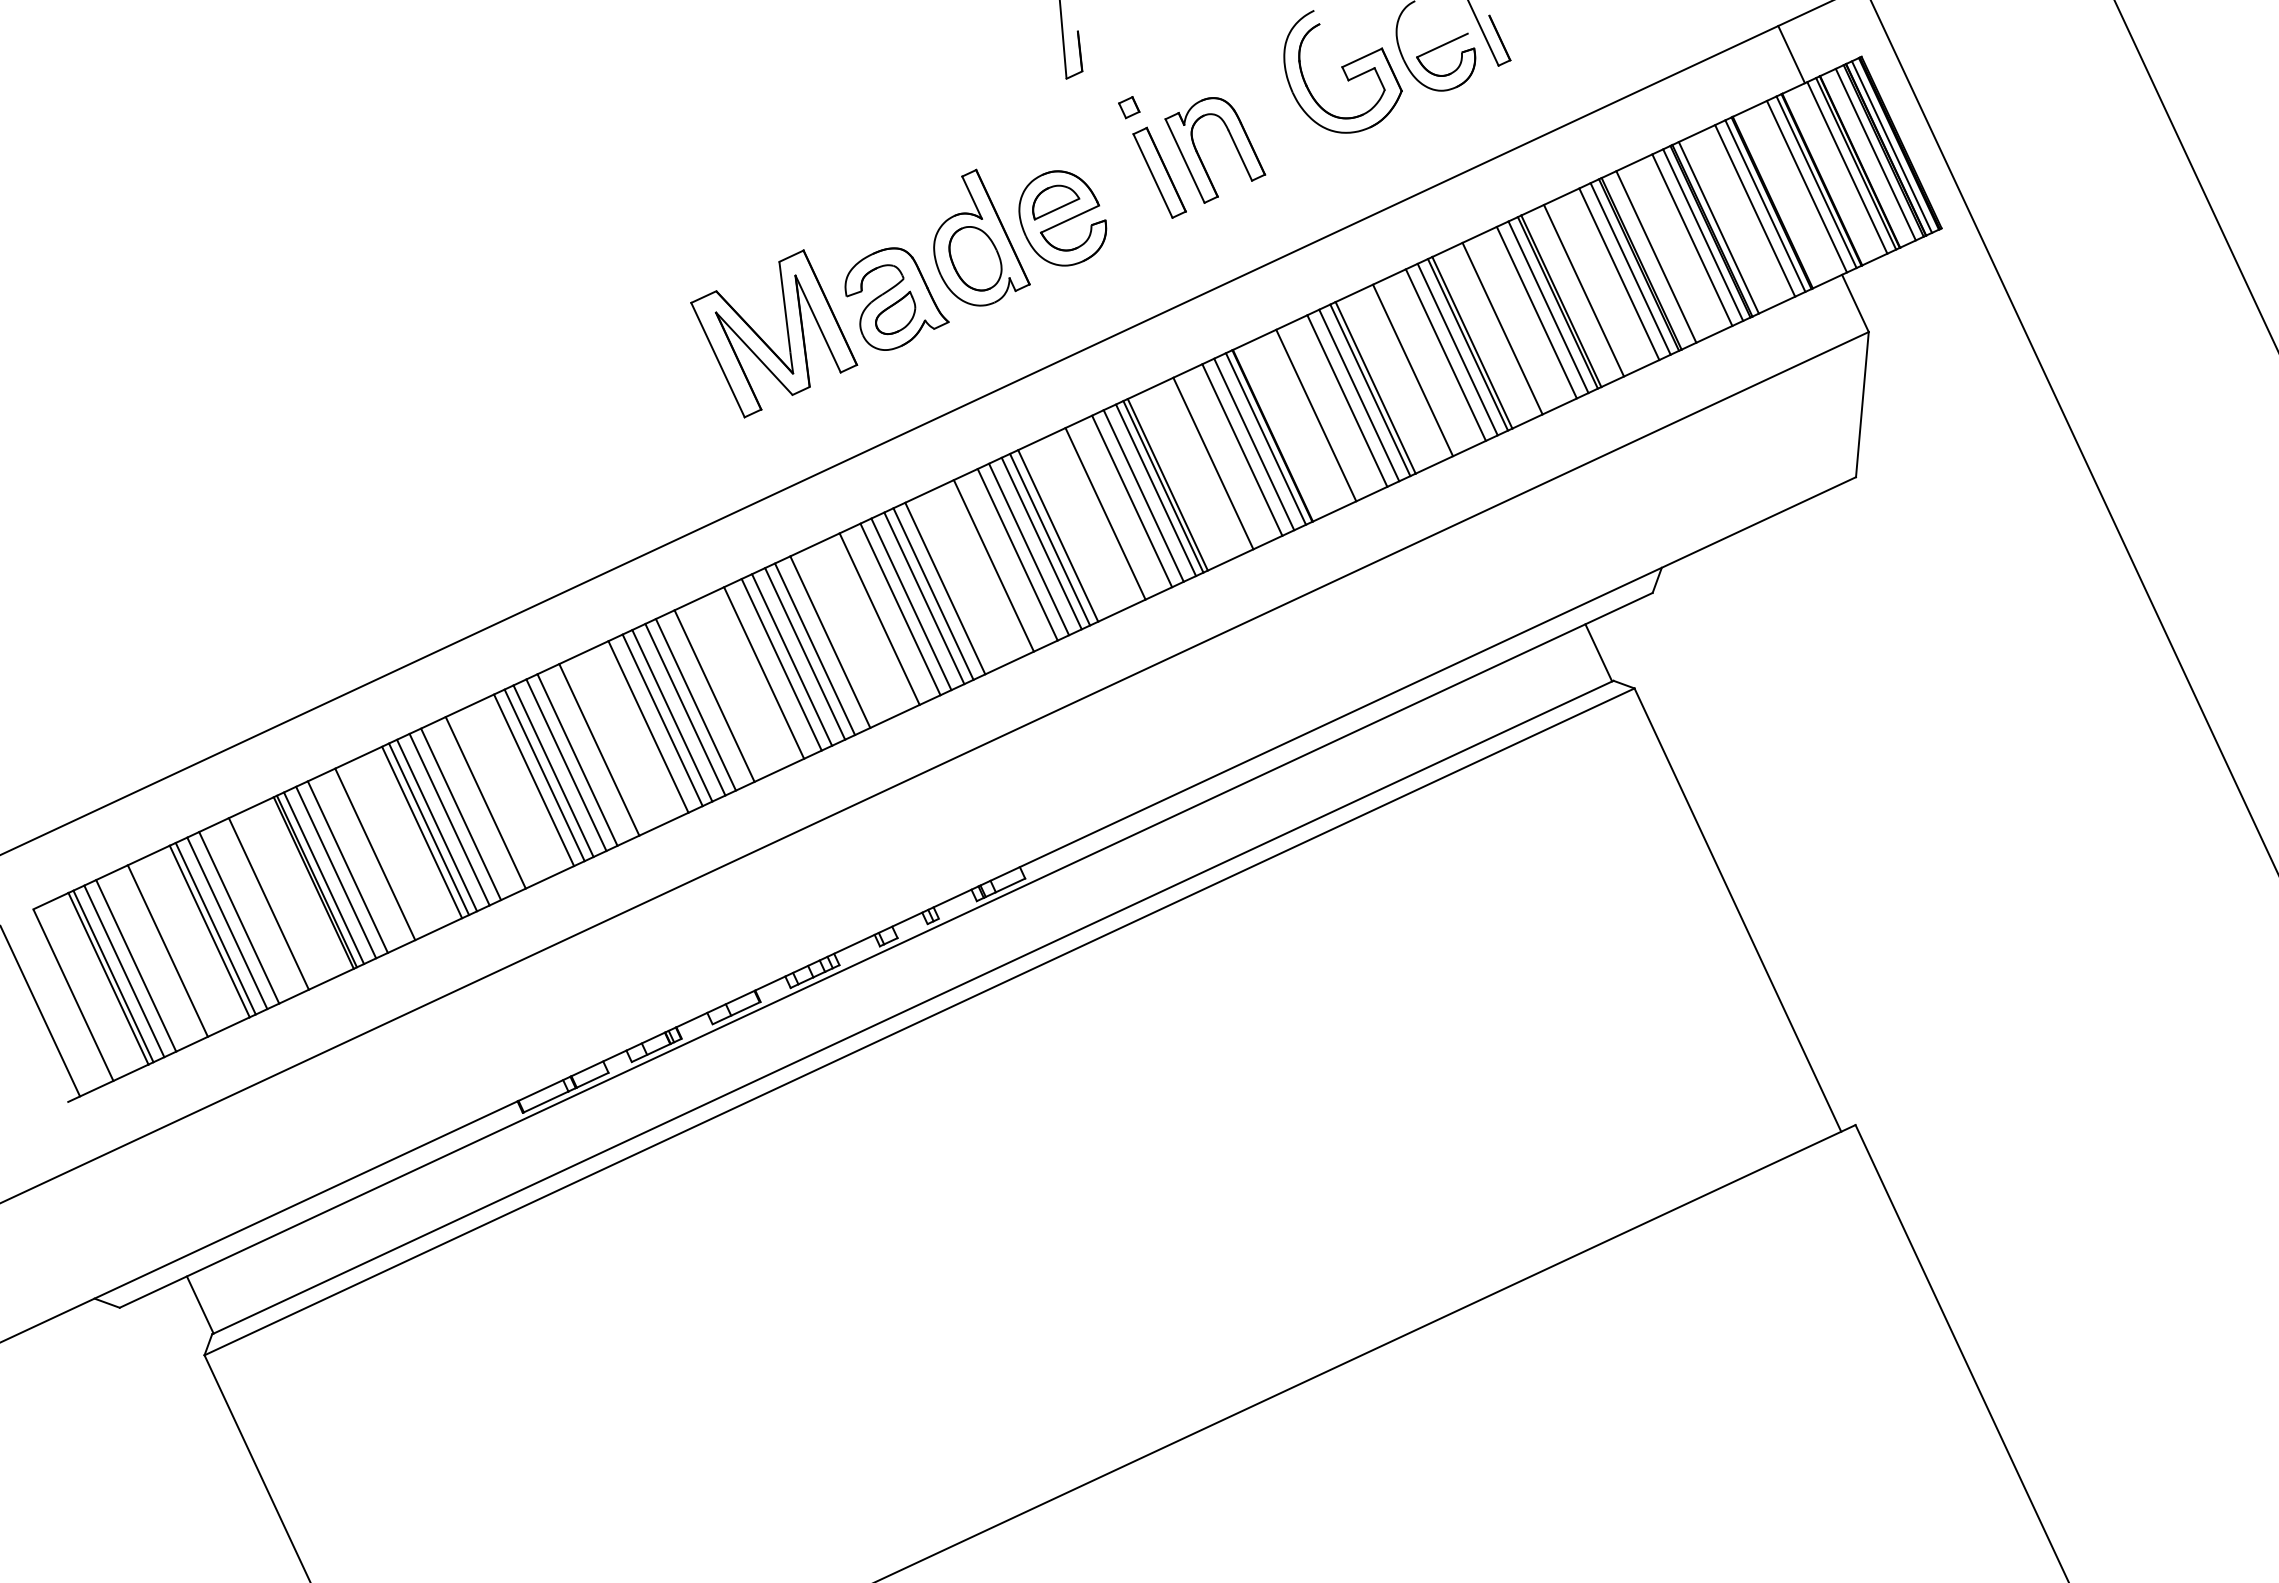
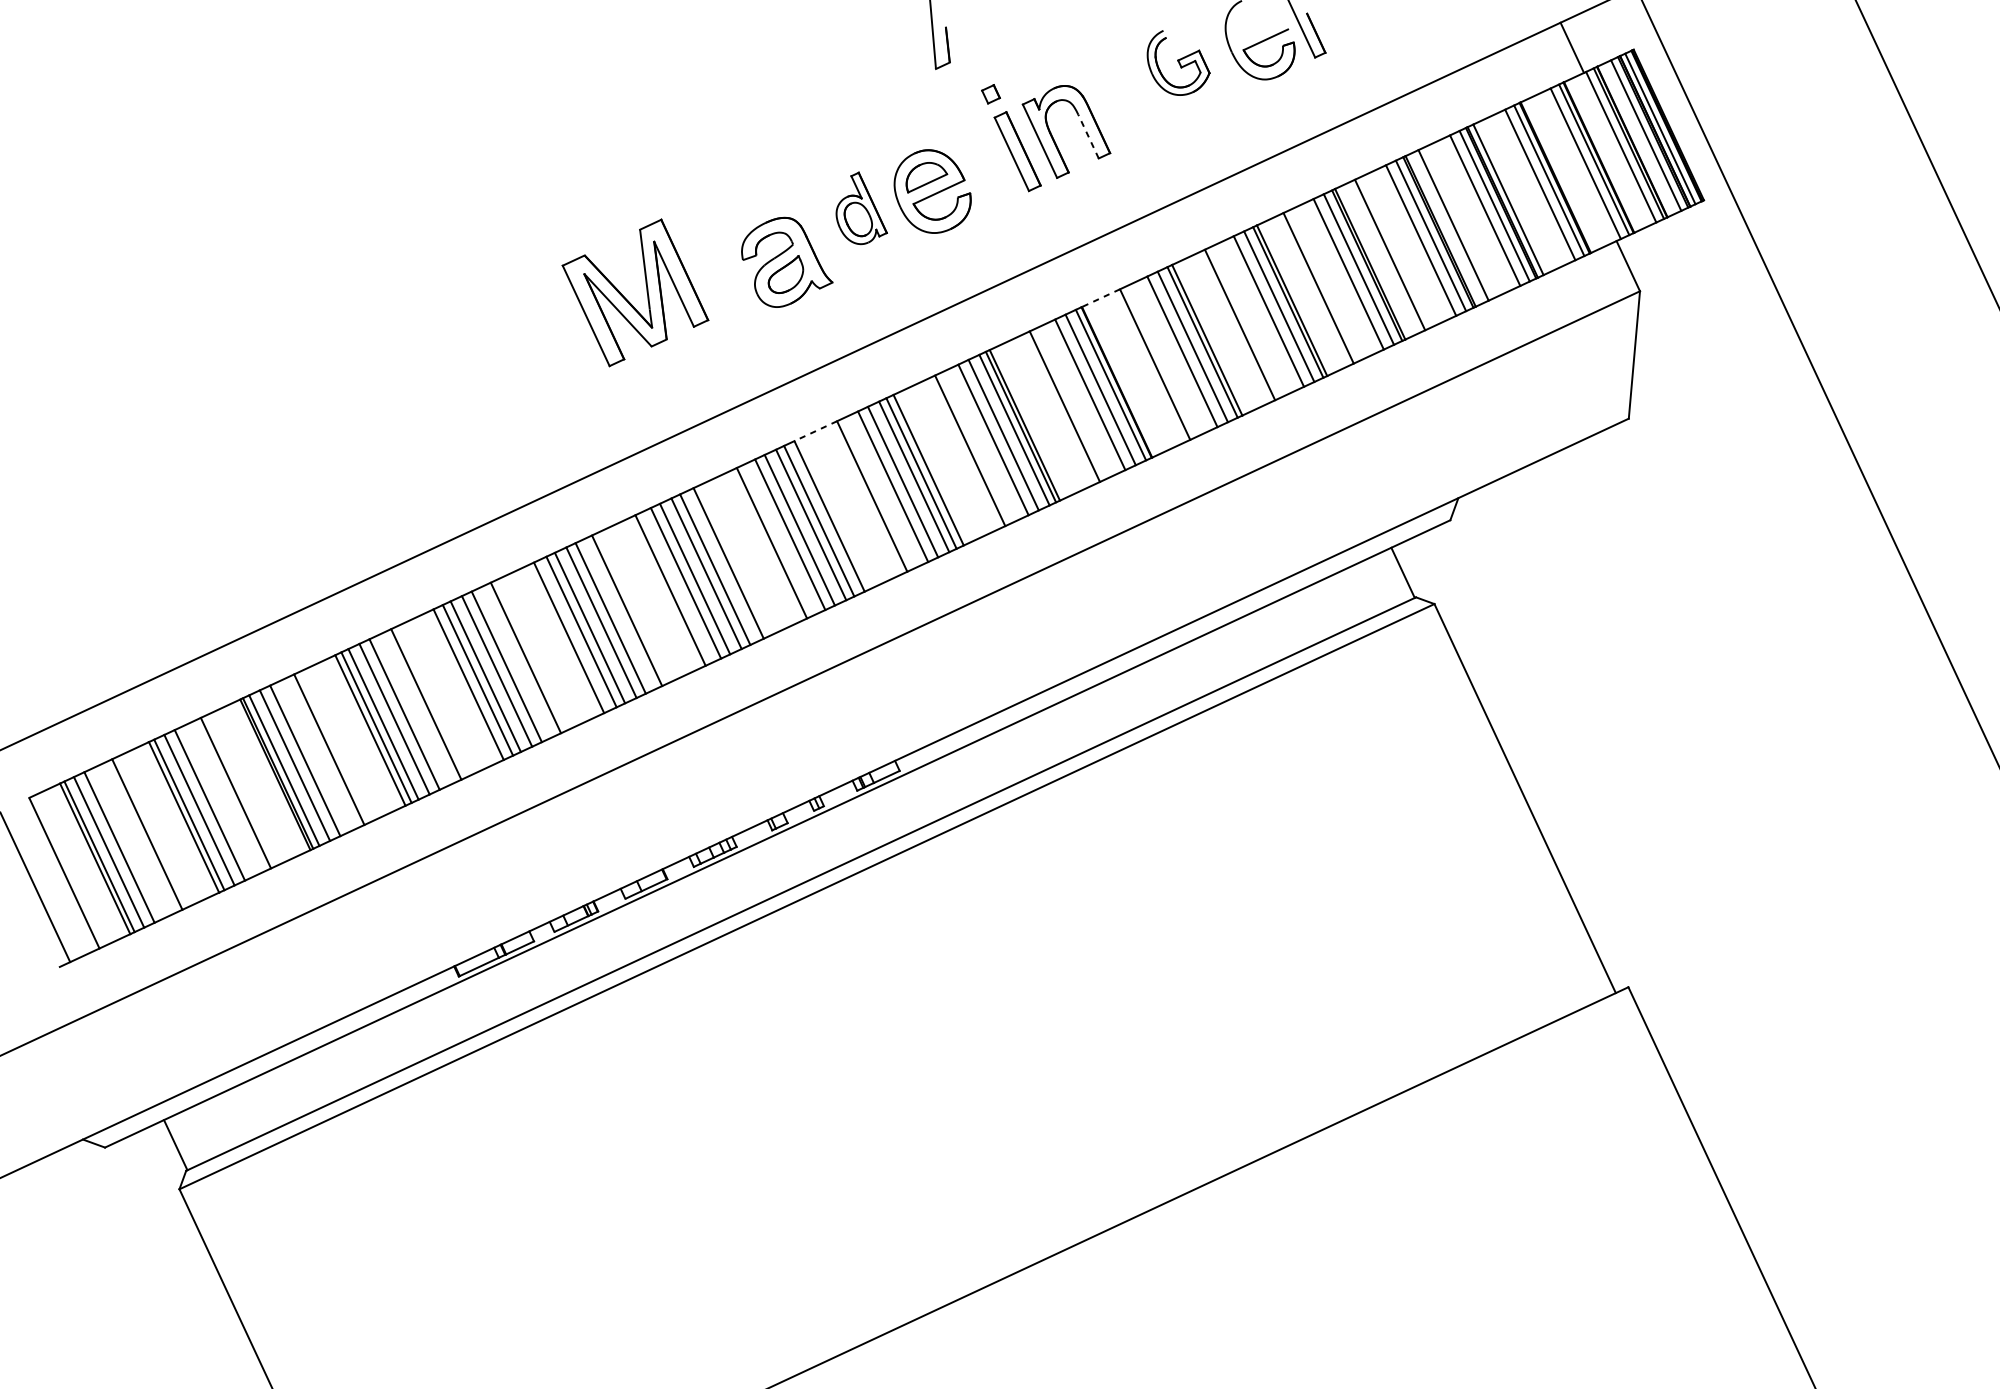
part: (1342, 71) -> (1178, 62), size x0.6
line: (1240, 155) -> (1088, 136), solid -> dashed
part: (981, 237) -> (861, 208), size x0.6
part: (786, 330) -> (646, 289), moved
line: (1254, 339) -> (1100, 297), solid -> dashed
line: (929, 491) -> (815, 431), solid -> dashed

